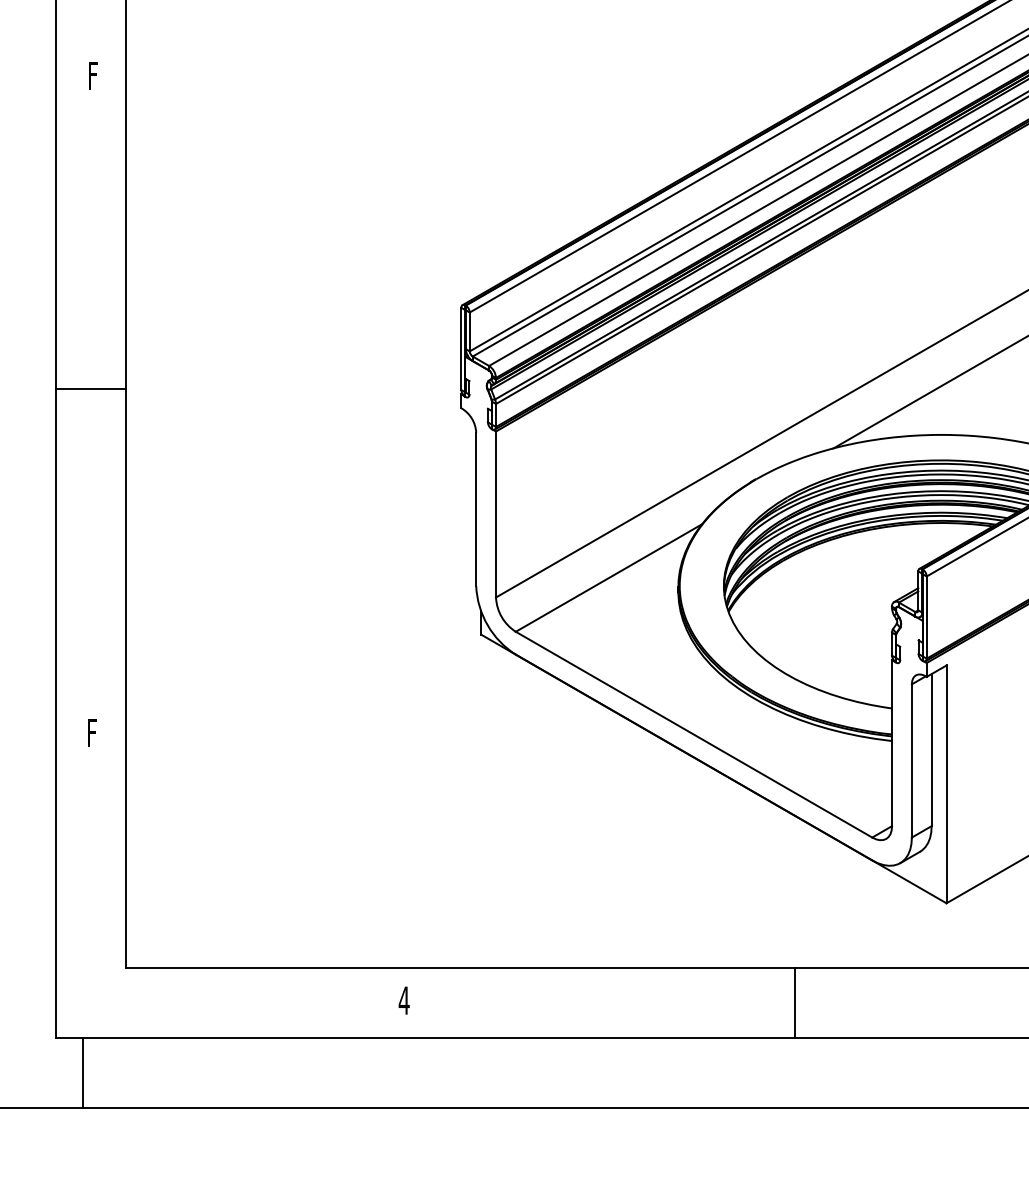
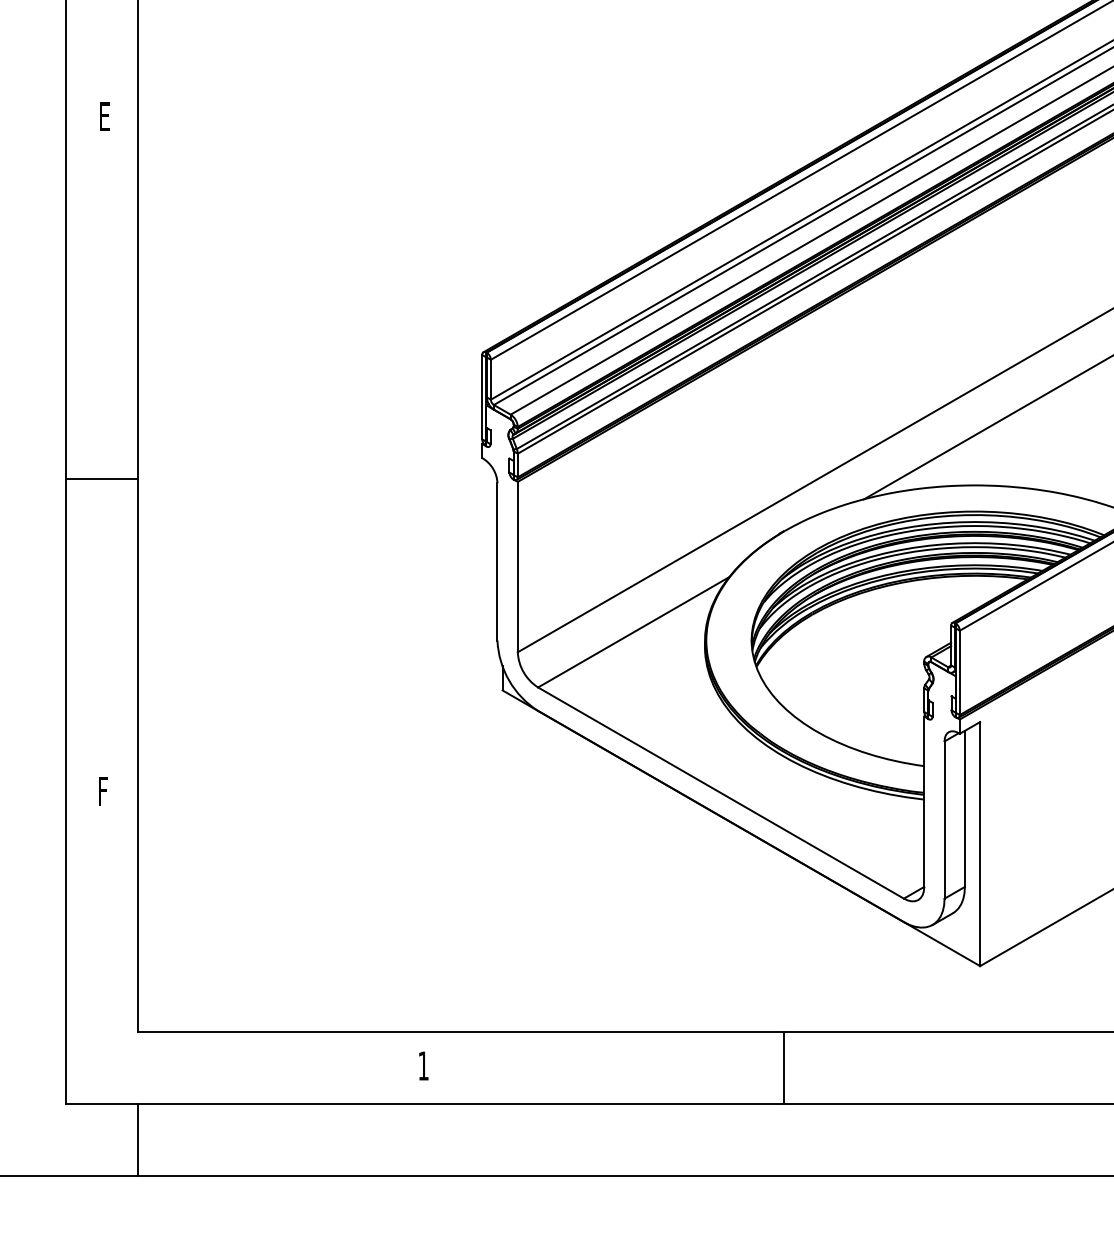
text: (94, 75) -> (105, 116), F -> E
line: (90, 389) -> (101, 479), moved
text: (404, 1000) -> (423, 1065), 4 -> 1
line: (794, 1003) -> (784, 1068), moved
line: (82, 1073) -> (137, 1140), moved

